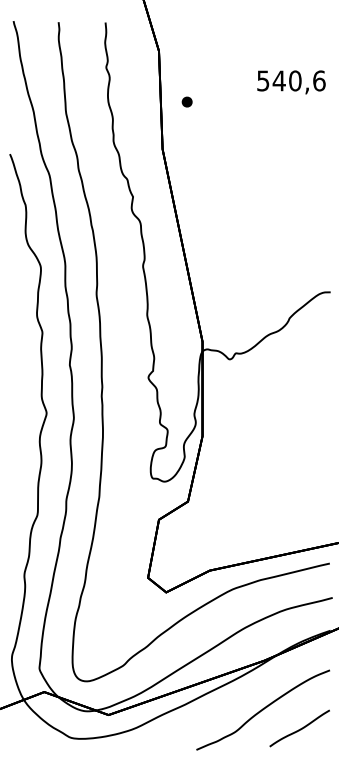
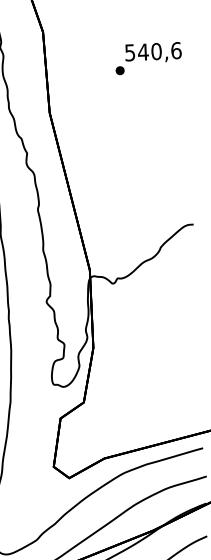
part: (186, 101) -> (119, 70), moved

